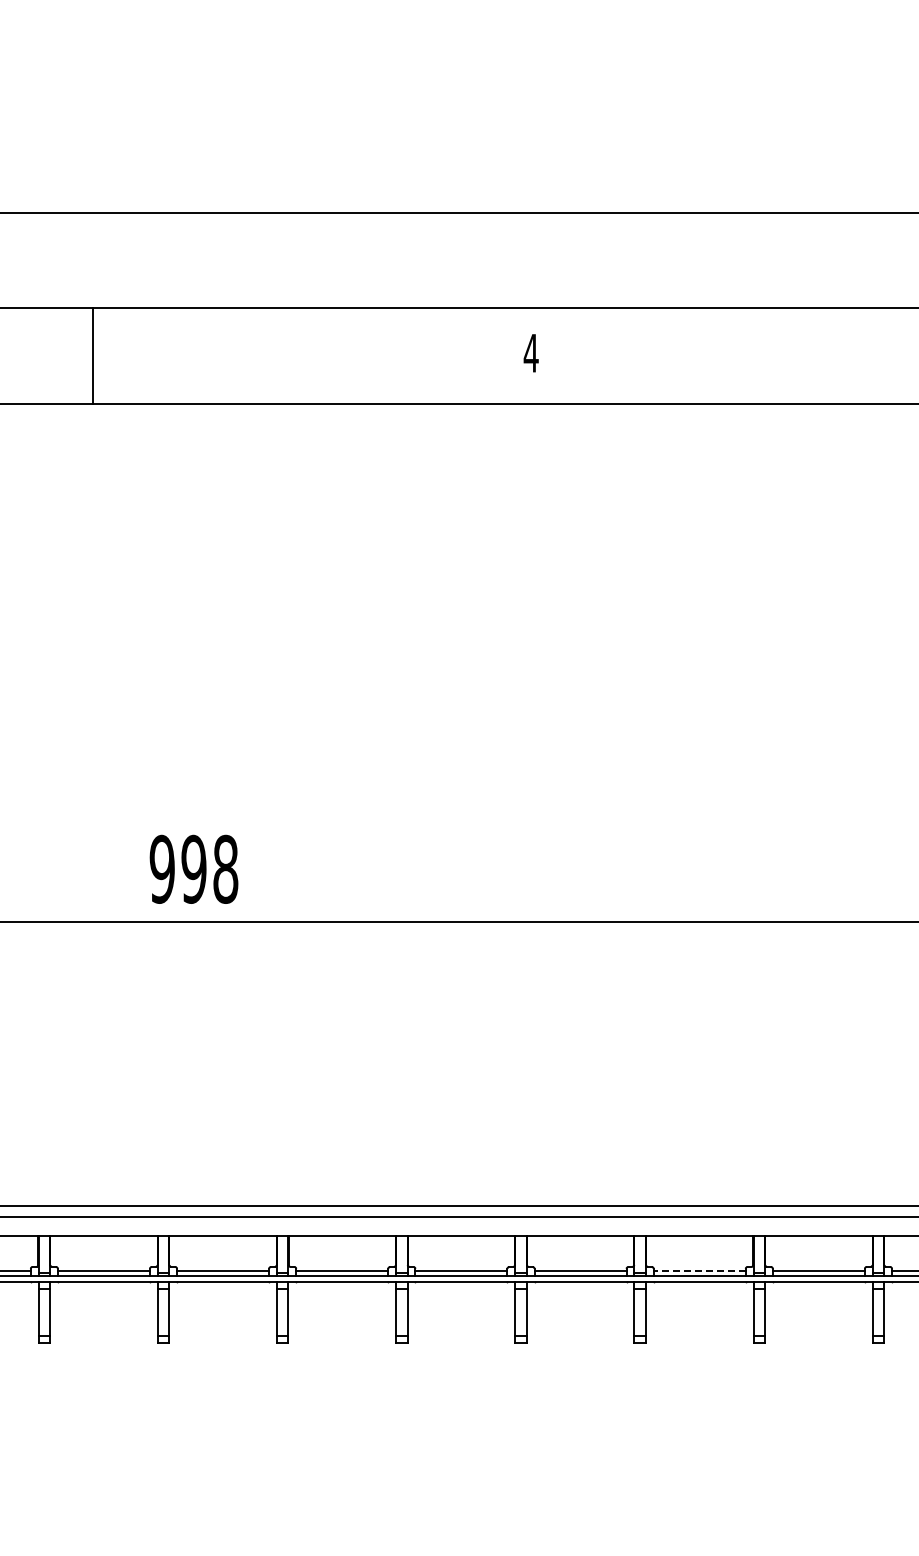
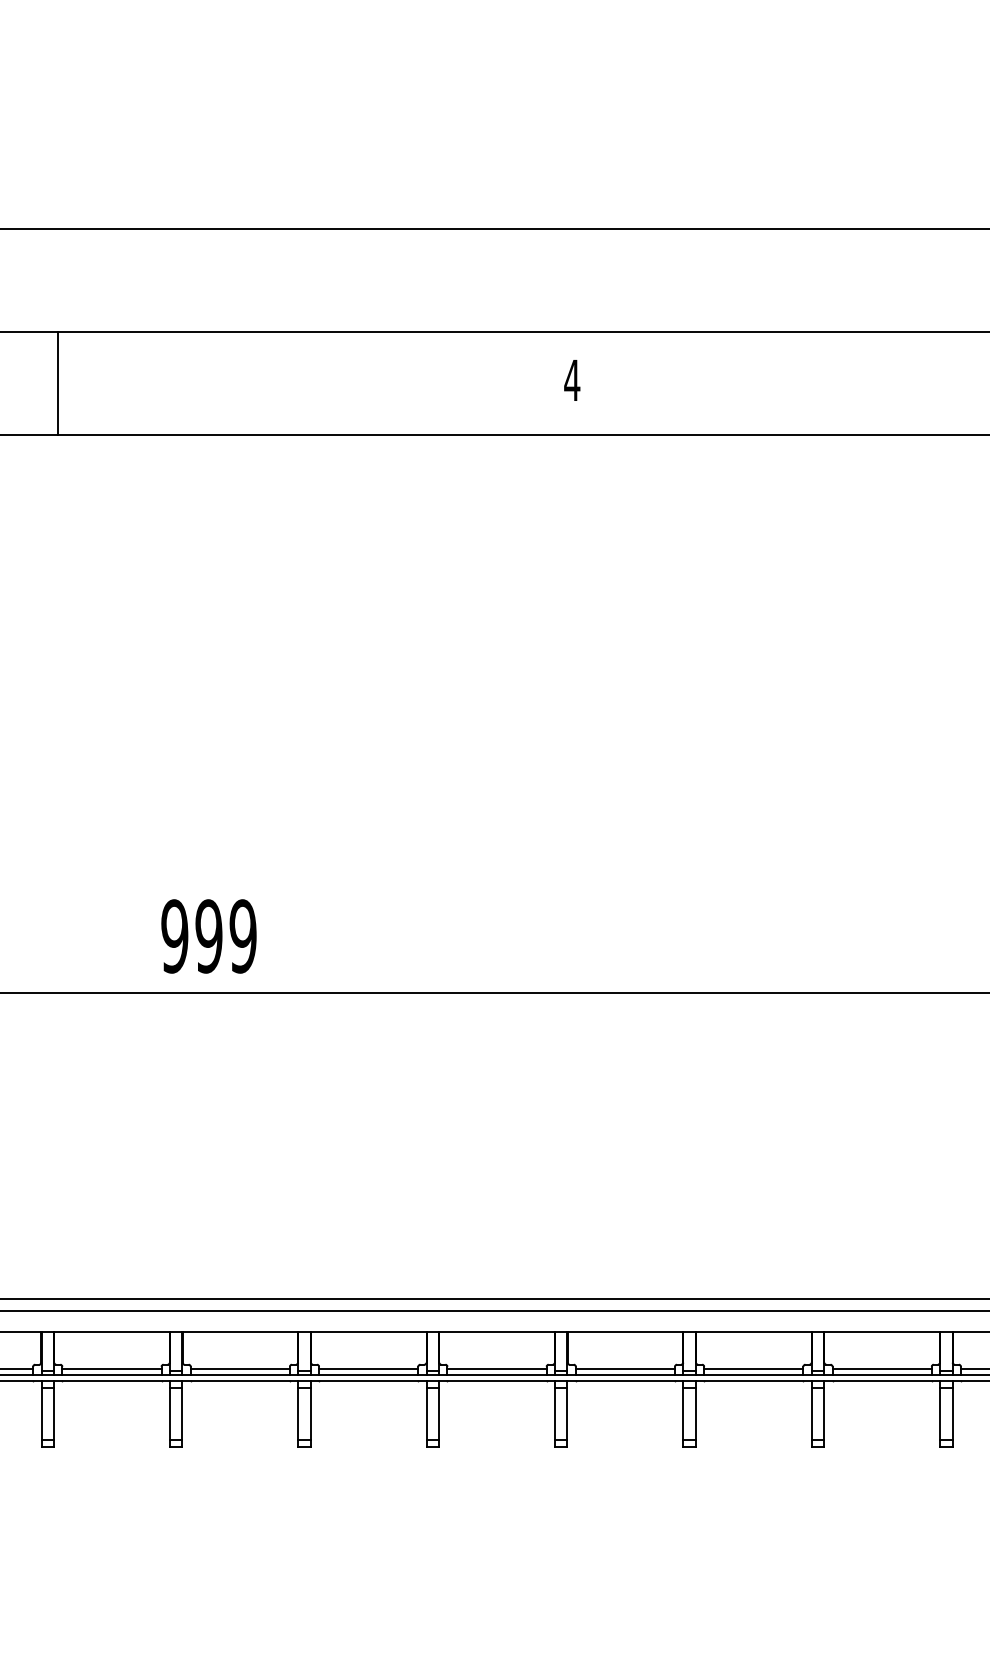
line: (92, 355) -> (57, 382), moved
text: (225, 869) -> (242, 936), 998 -> 999
line: (699, 1270) -> (753, 1368), dashed -> solid

